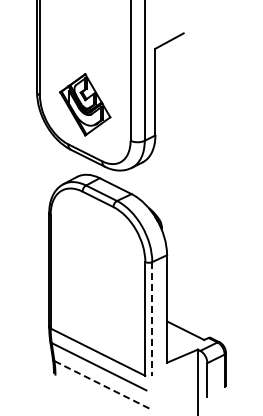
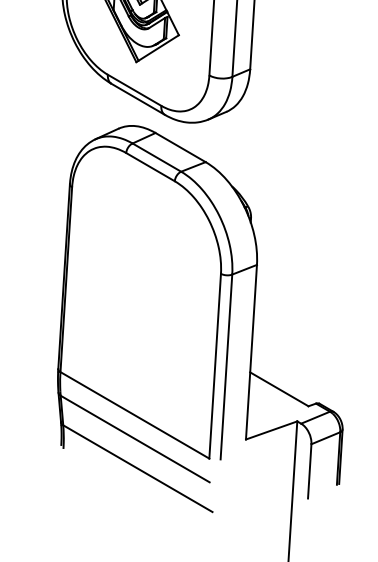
line: (152, 319) -> (226, 367), dashed -> solid
line: (101, 384) -> (137, 468), dashed -> solid

